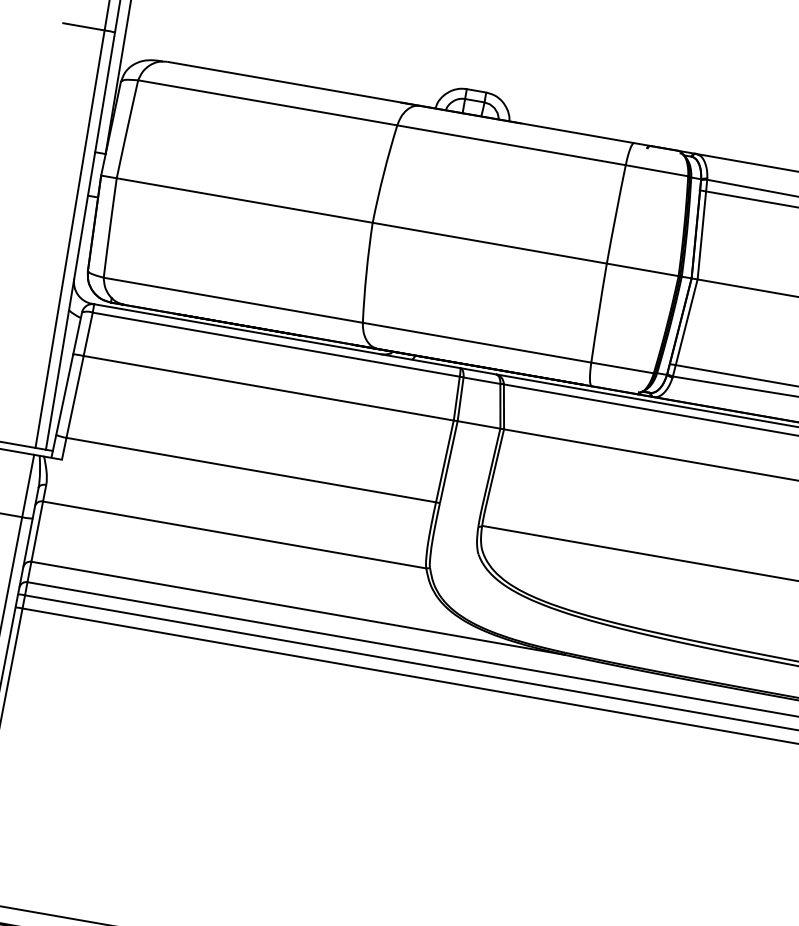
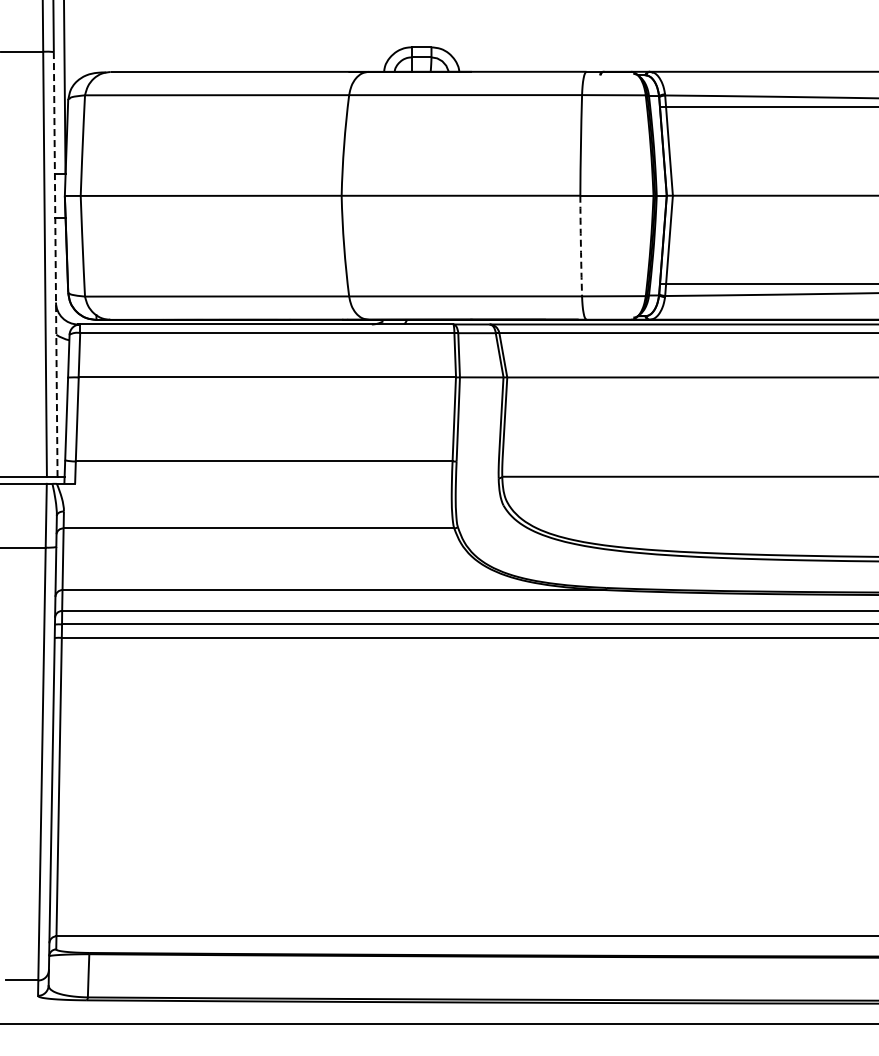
line: (80, 241) -> (55, 264), solid -> dashed
arc: (598, 313) -> (580, 246), solid -> dashed

